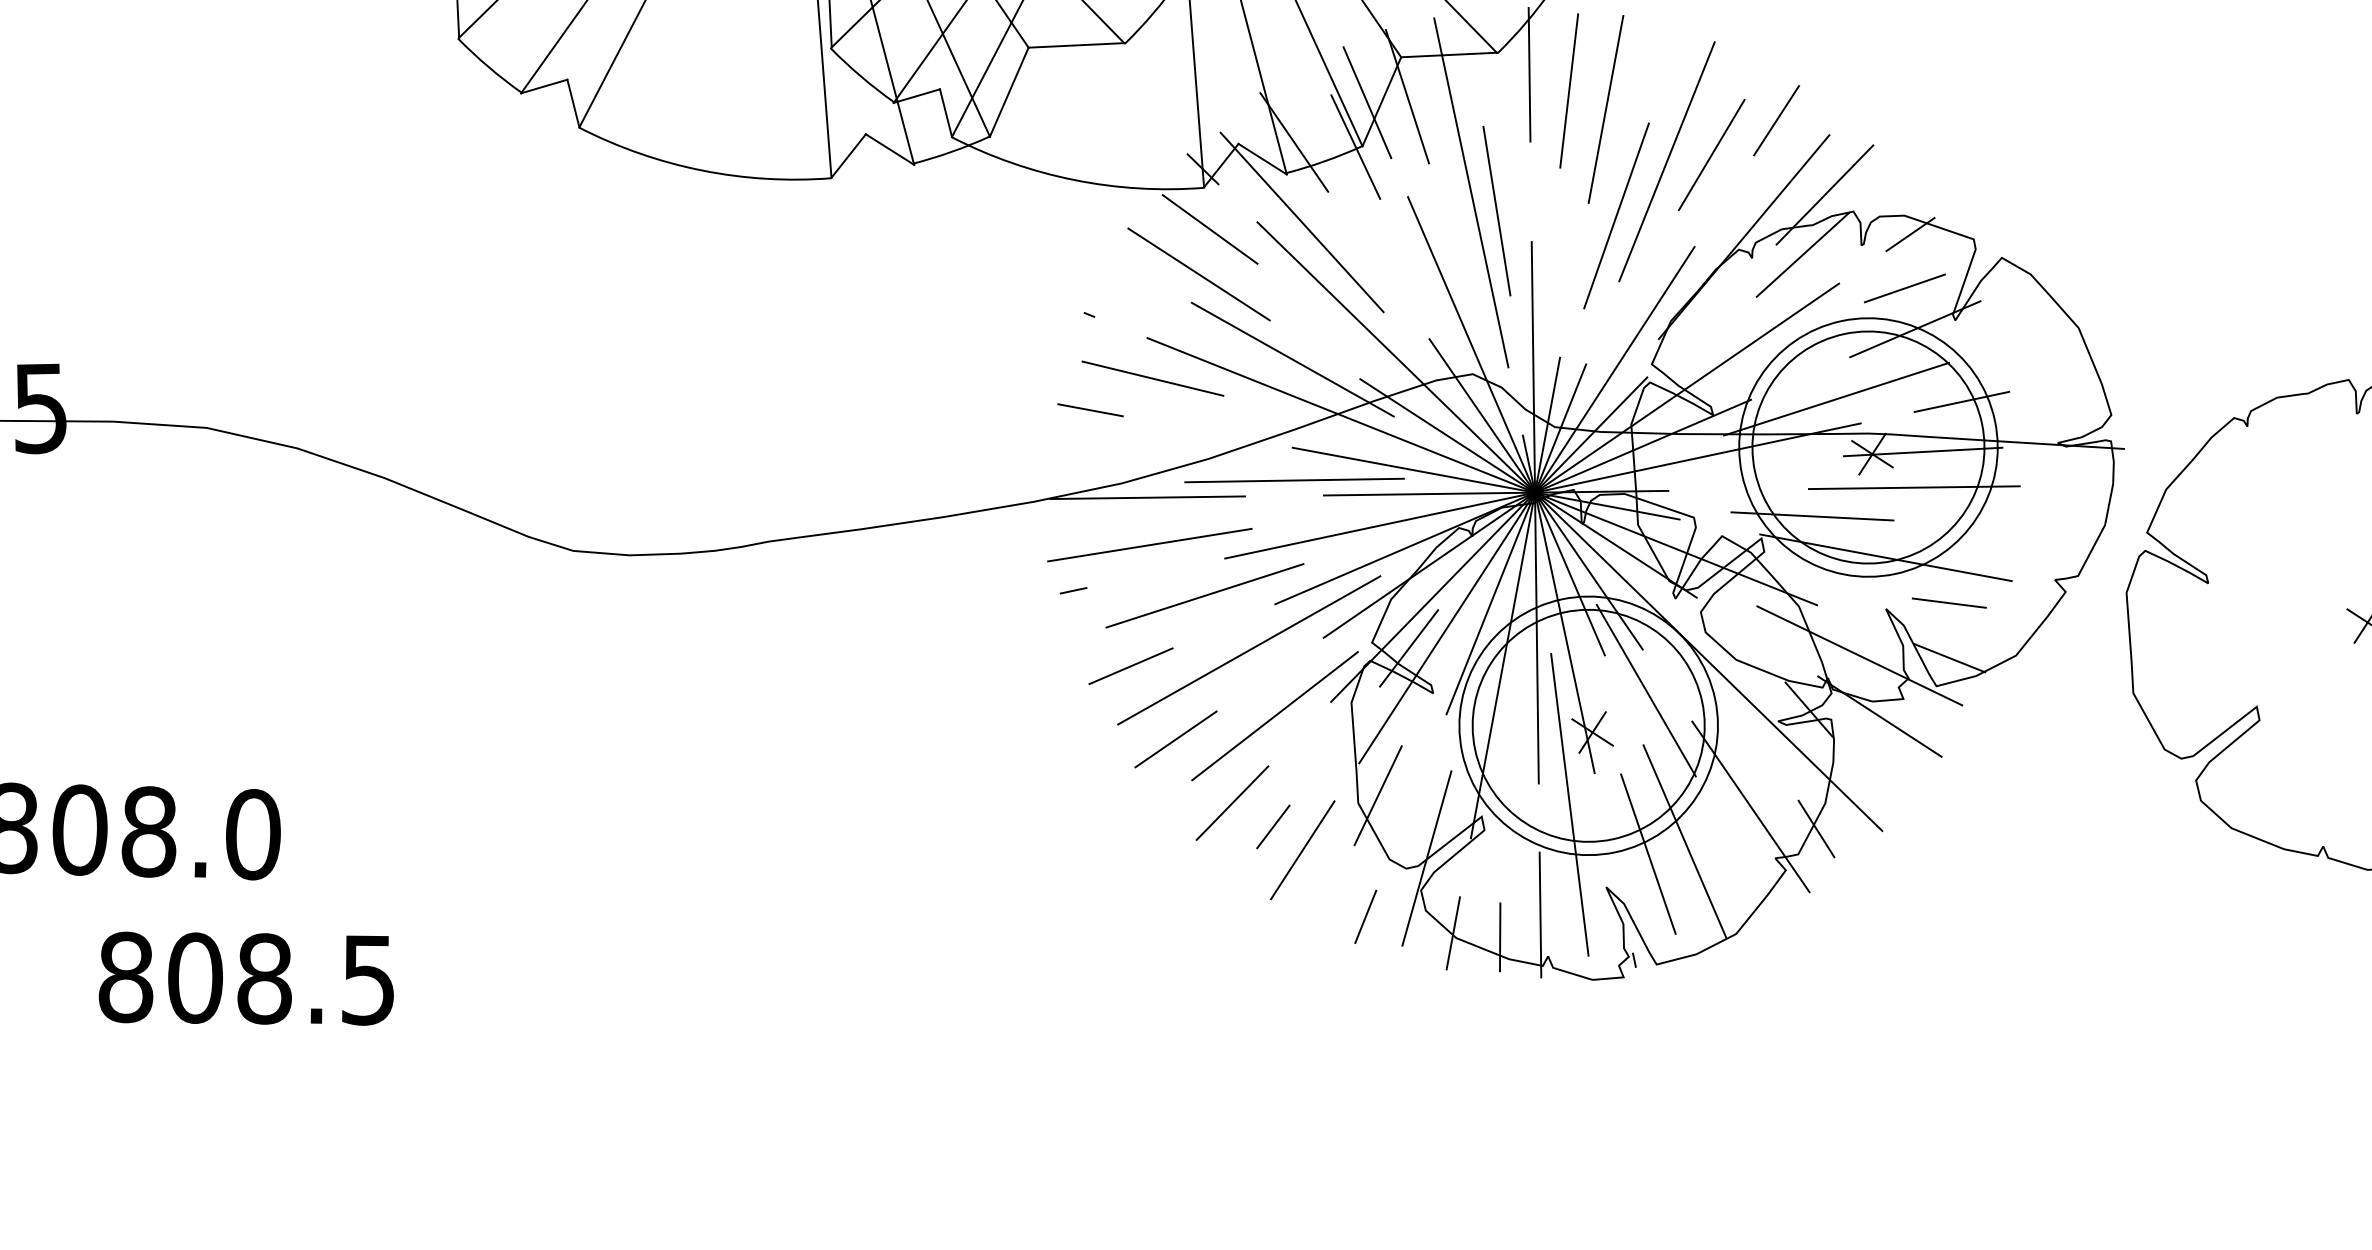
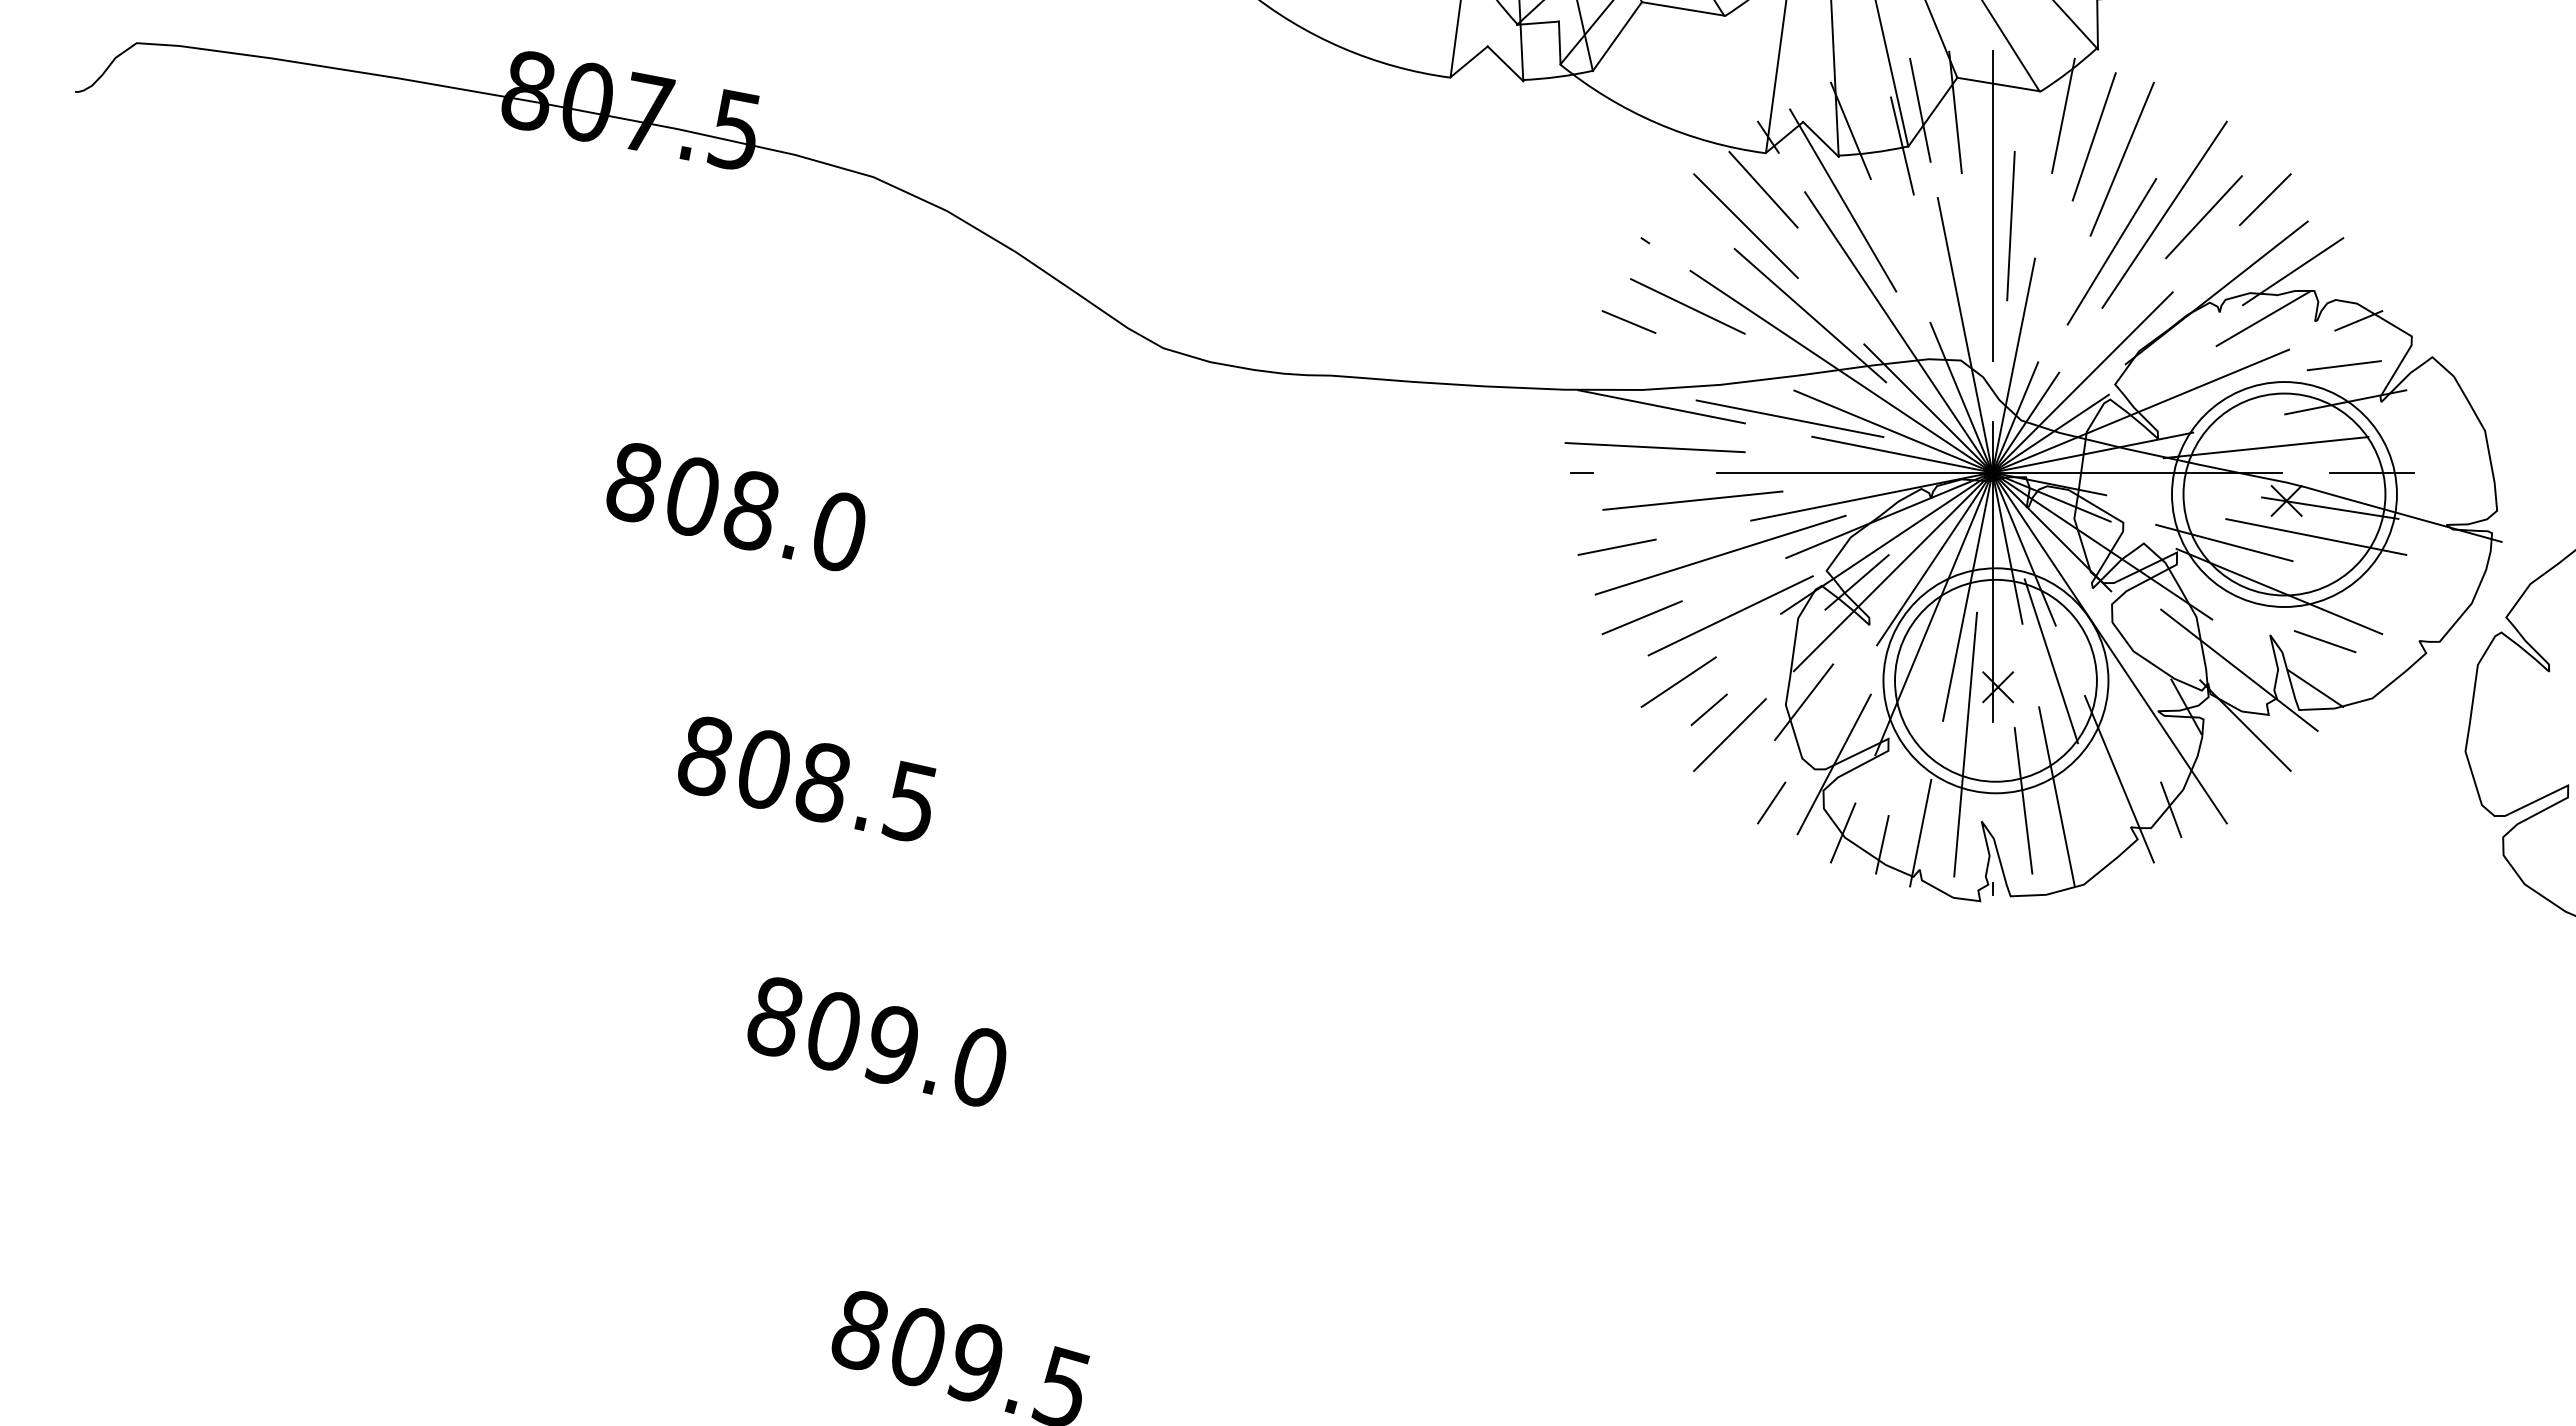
text: (246, 977) -> (807, 778), moved

